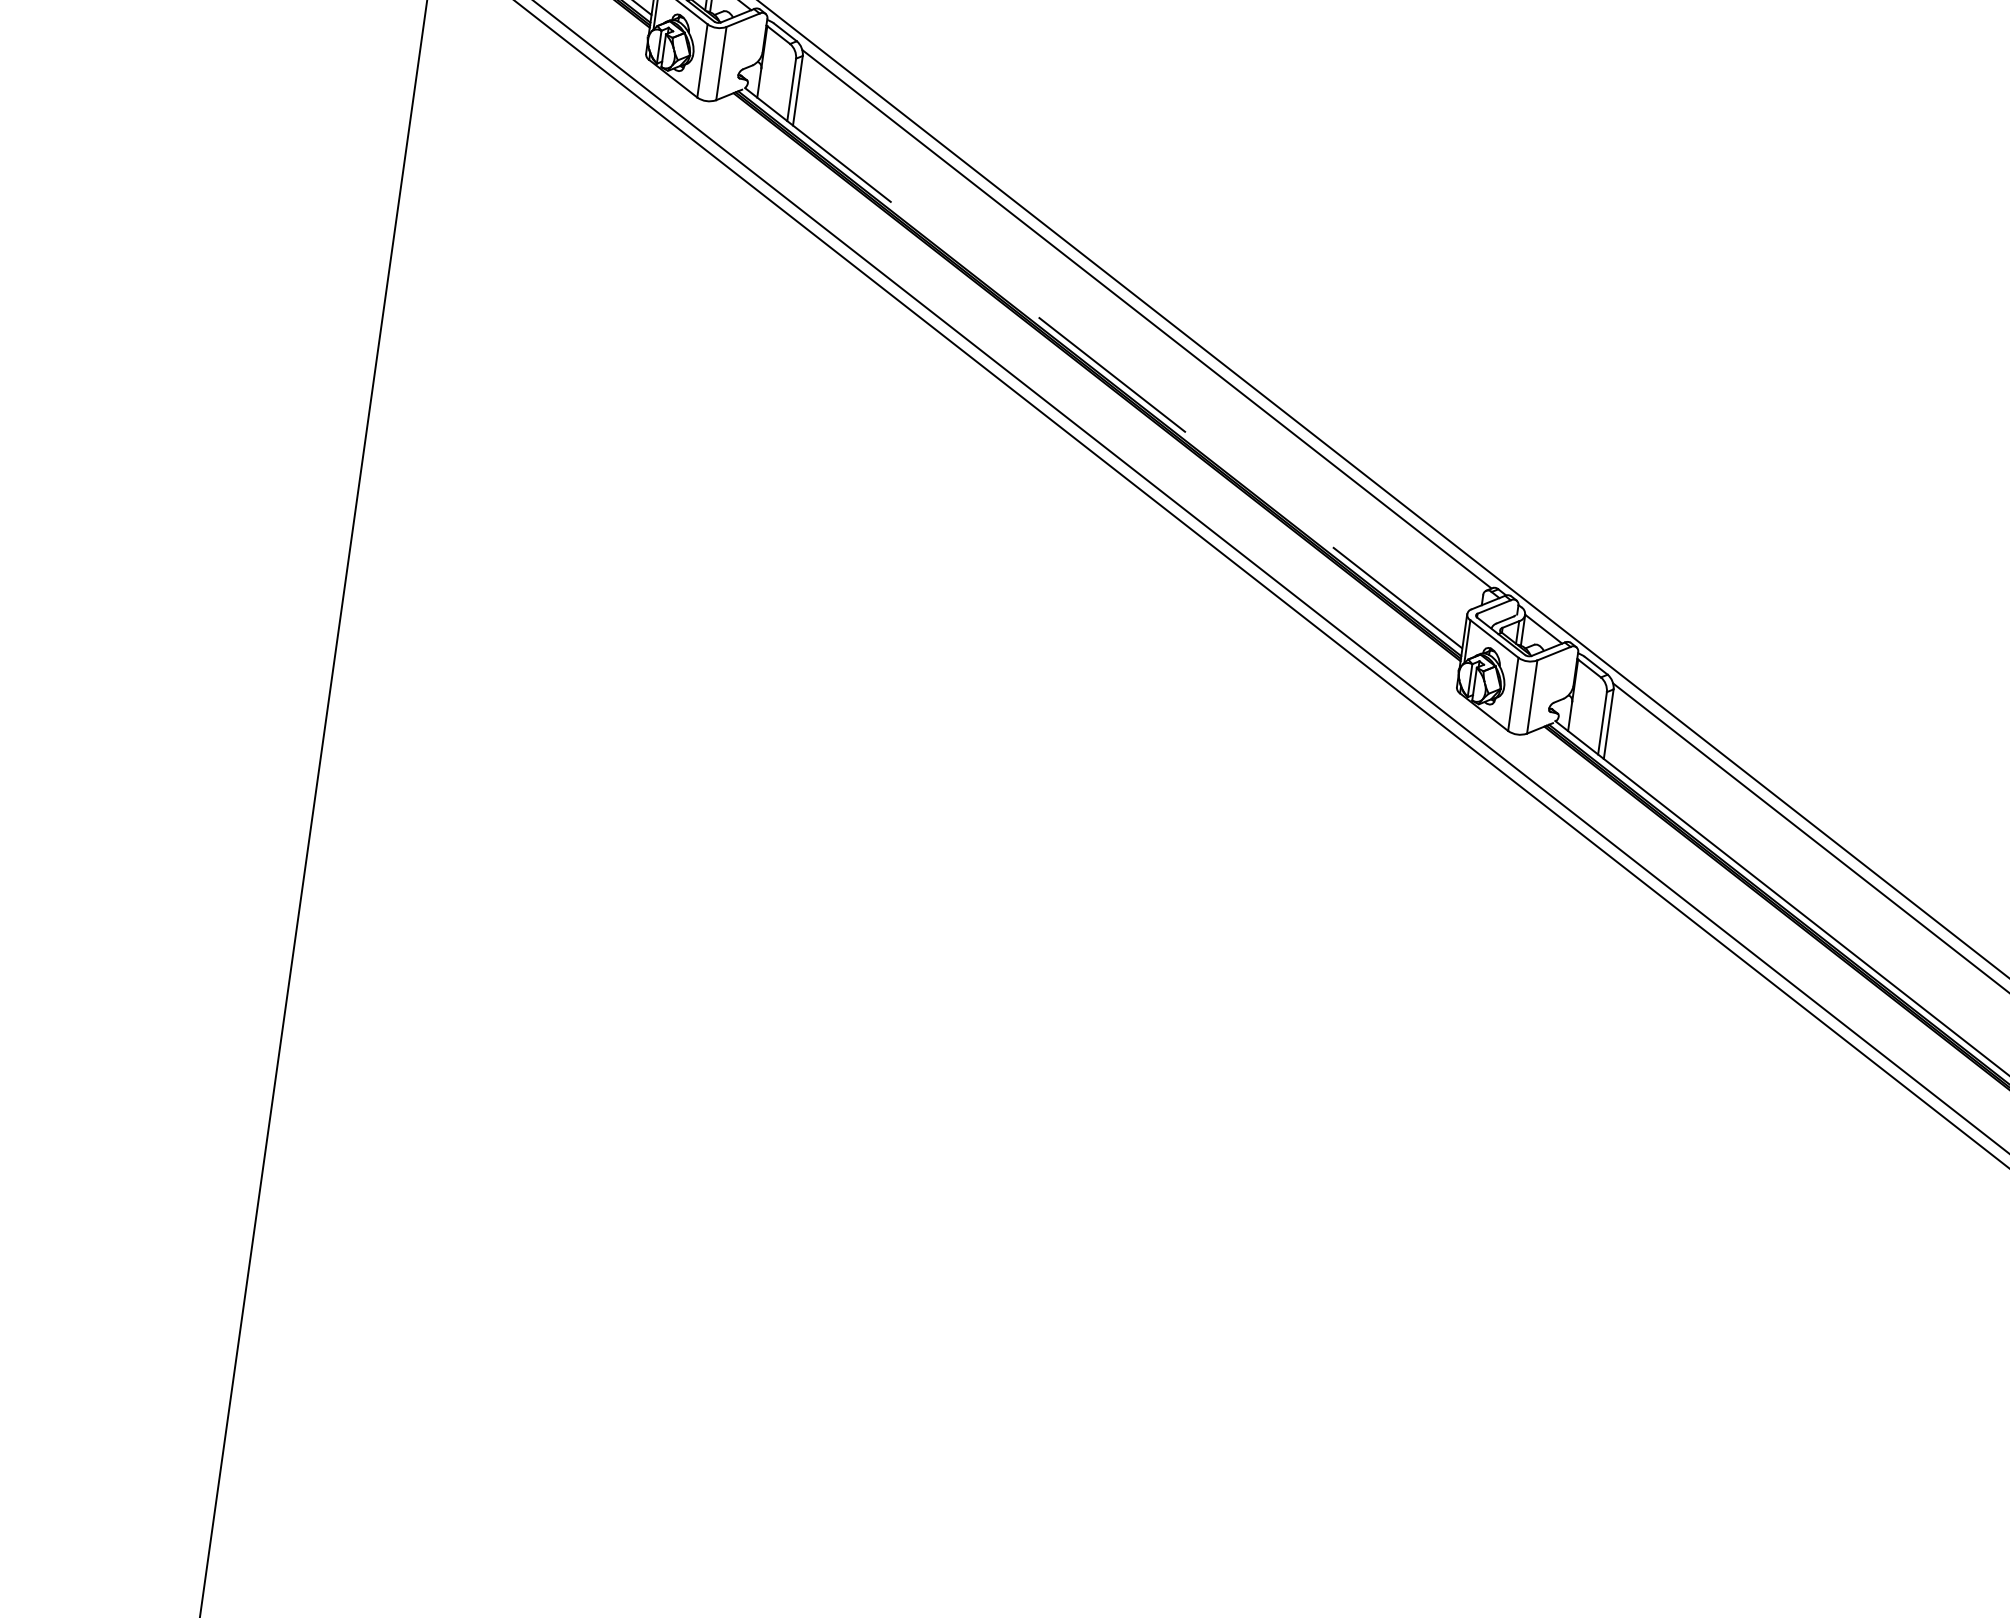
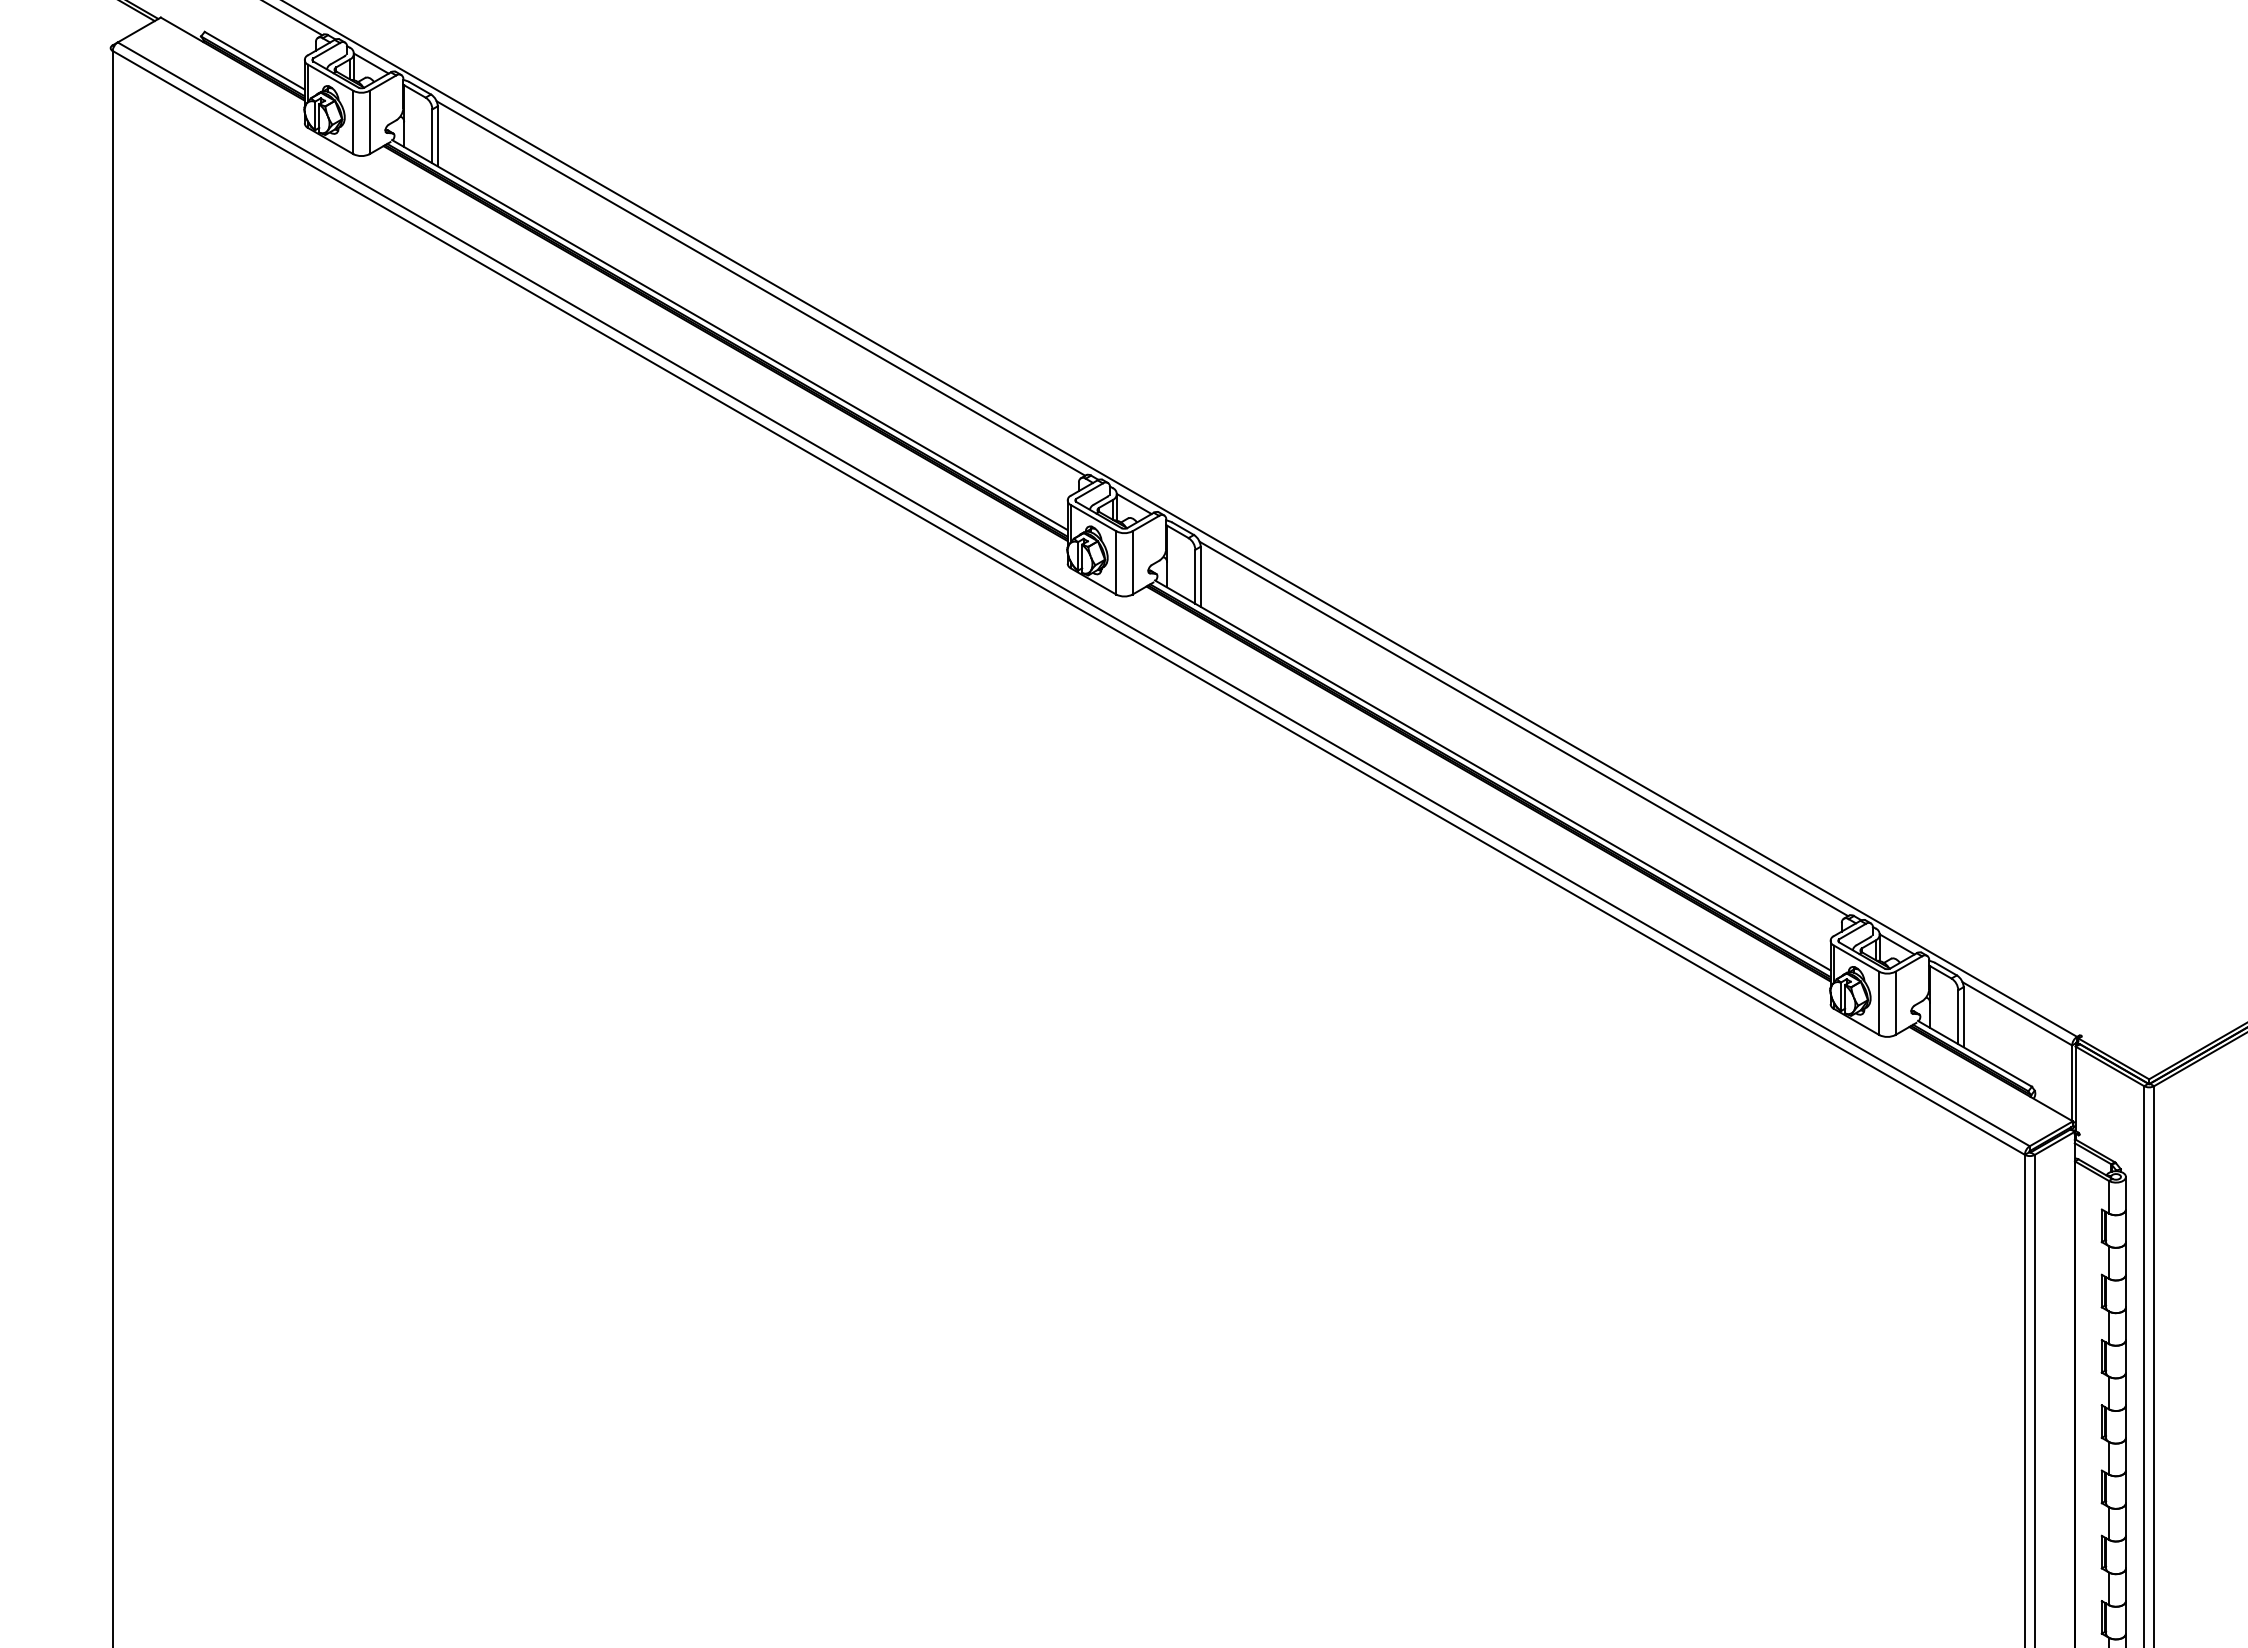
line: (1104, 368) -> (730, 335), dashed -> solid

